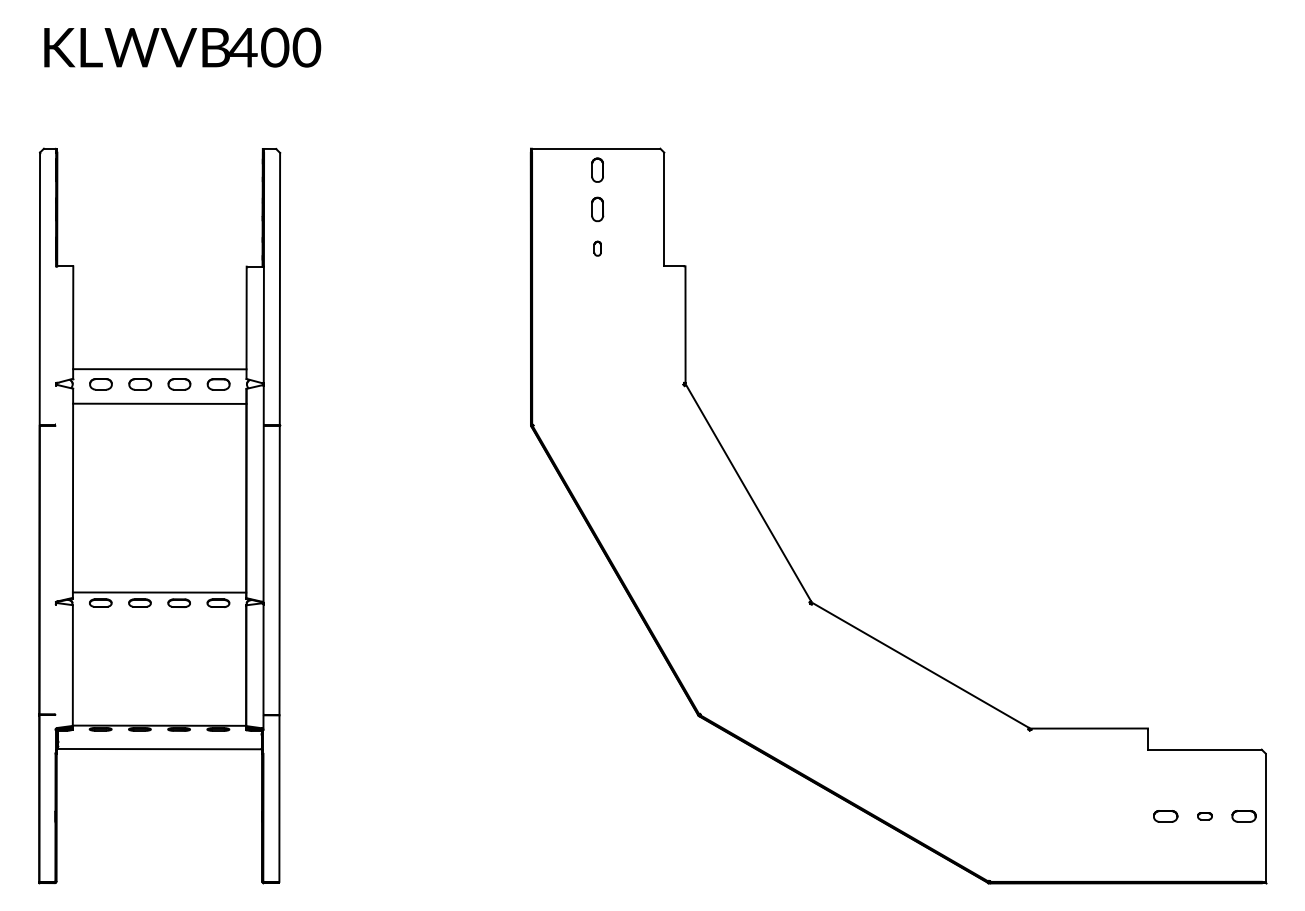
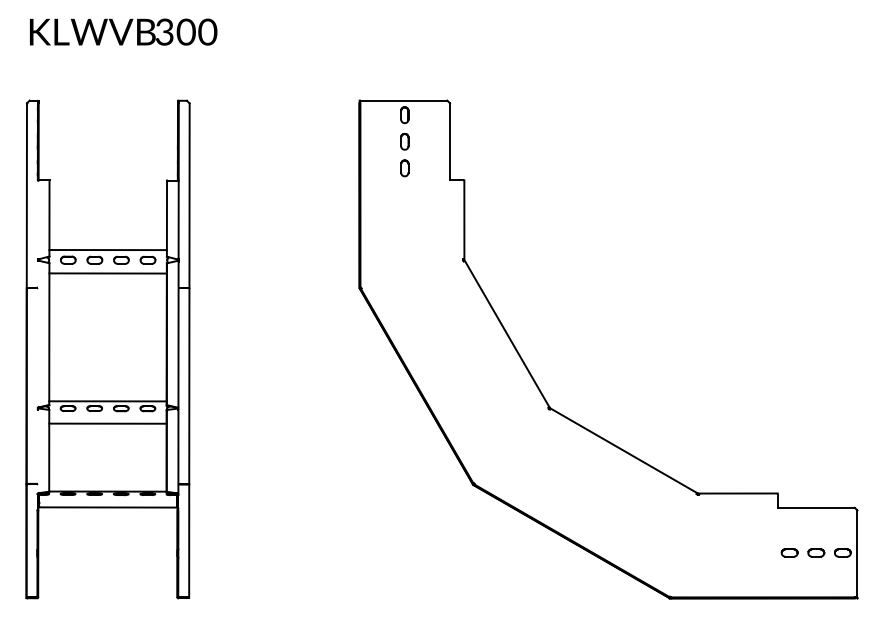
text: (242, 46) -> (164, 31), 400 -> 300
part: (597, 248) -> (404, 168), size x1.67
line: (158, 625) -> (107, 423), added
part: (1205, 815) -> (816, 552), size x1.67

